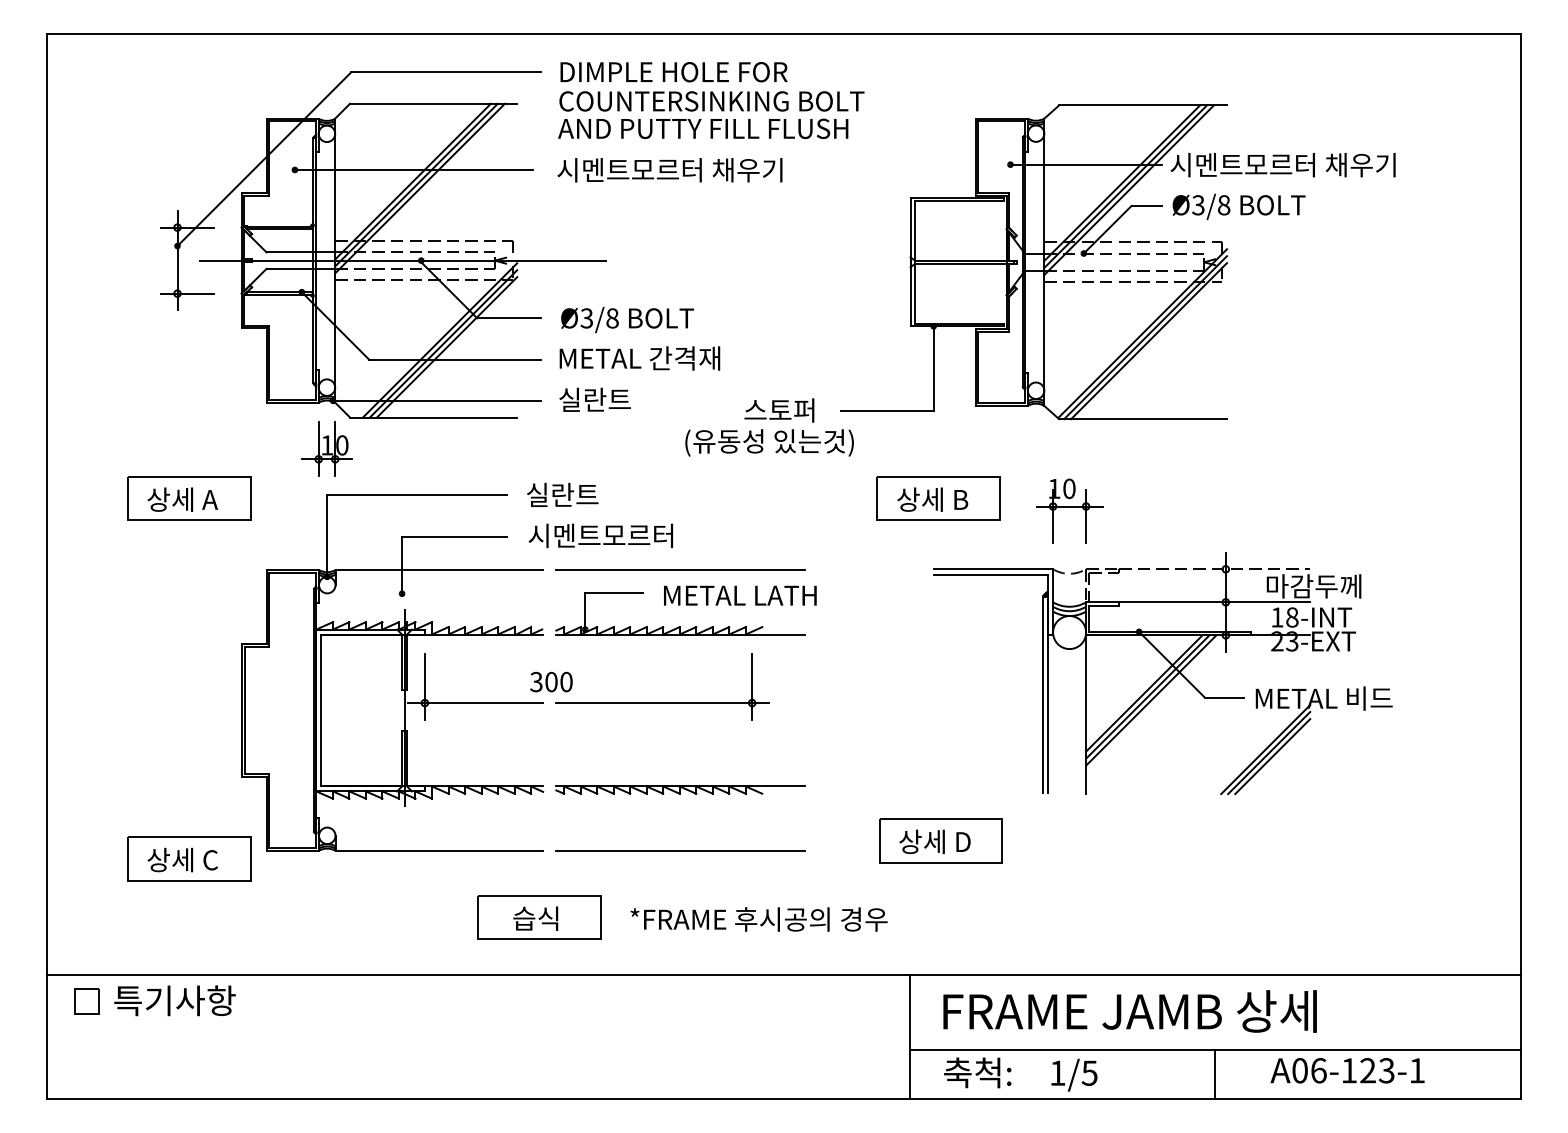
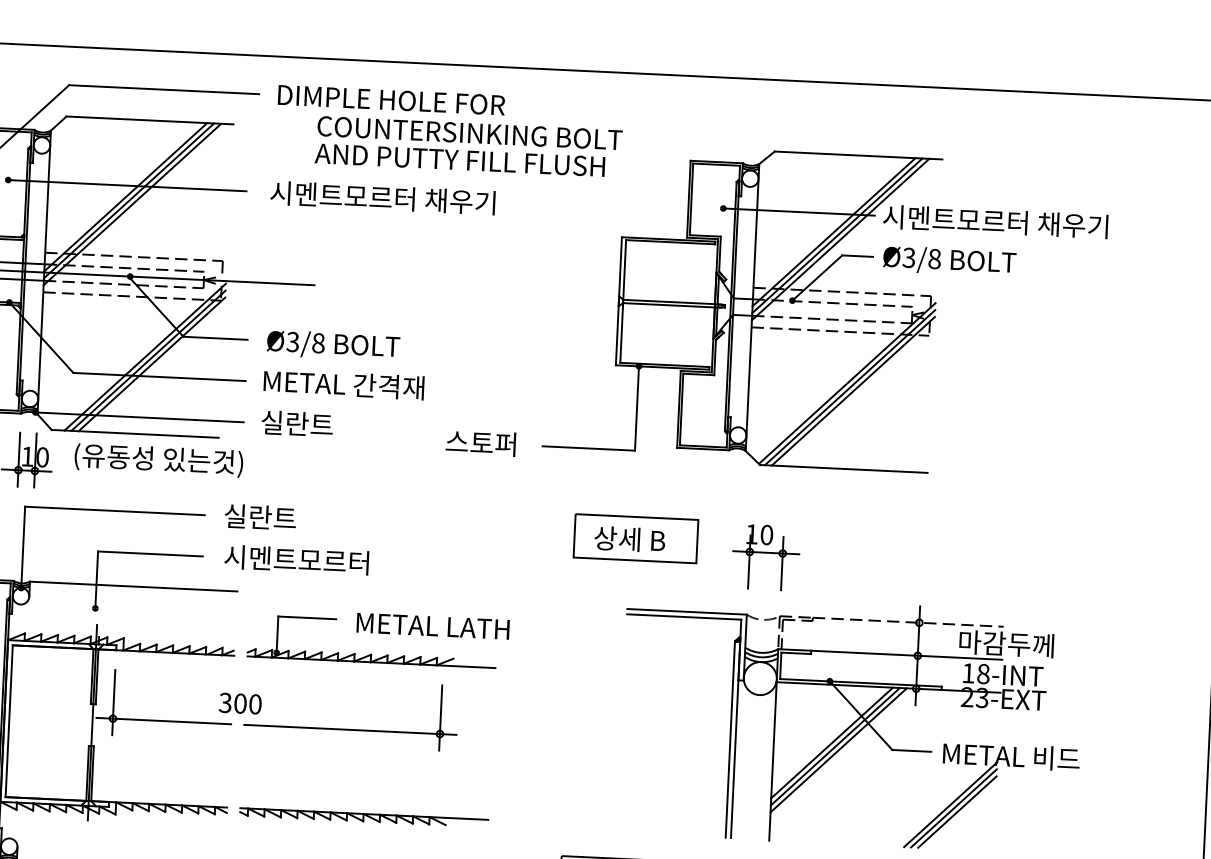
text: (711, 114) -> (468, 146), moved
text: (769, 442) -> (158, 459), moved
line: (680, 570) -> (374, 598), removed

